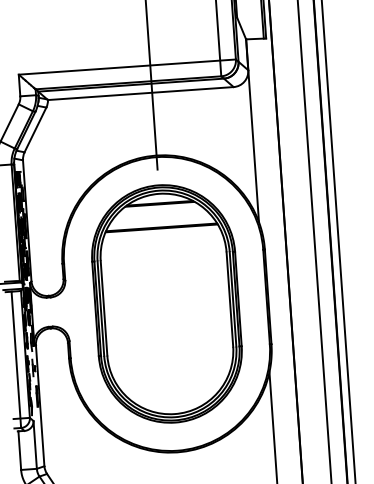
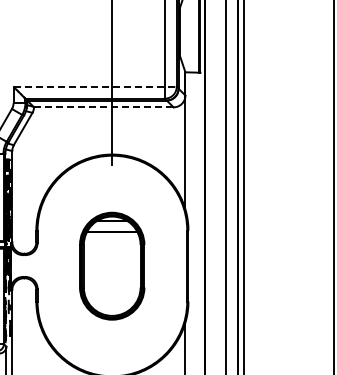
line: (127, 66) -> (95, 86), solid -> dashed
line: (140, 93) -> (103, 107), solid -> dashed
part: (165, 304) -> (111, 266), size x0.6

